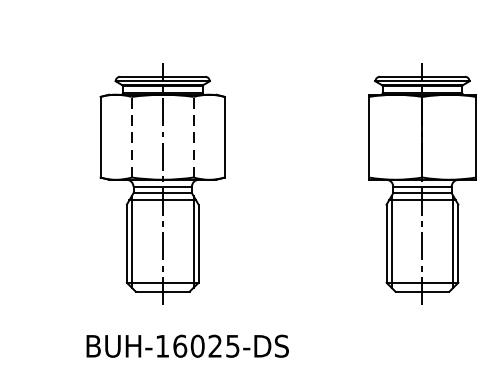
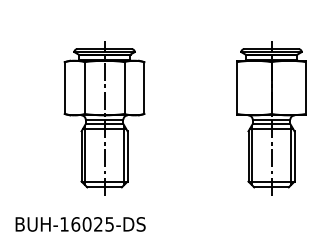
line: (131, 137) -> (84, 88), dashed -> solid
line: (193, 137) -> (124, 88), dashed -> solid
text: (187, 346) -> (80, 224), moved

